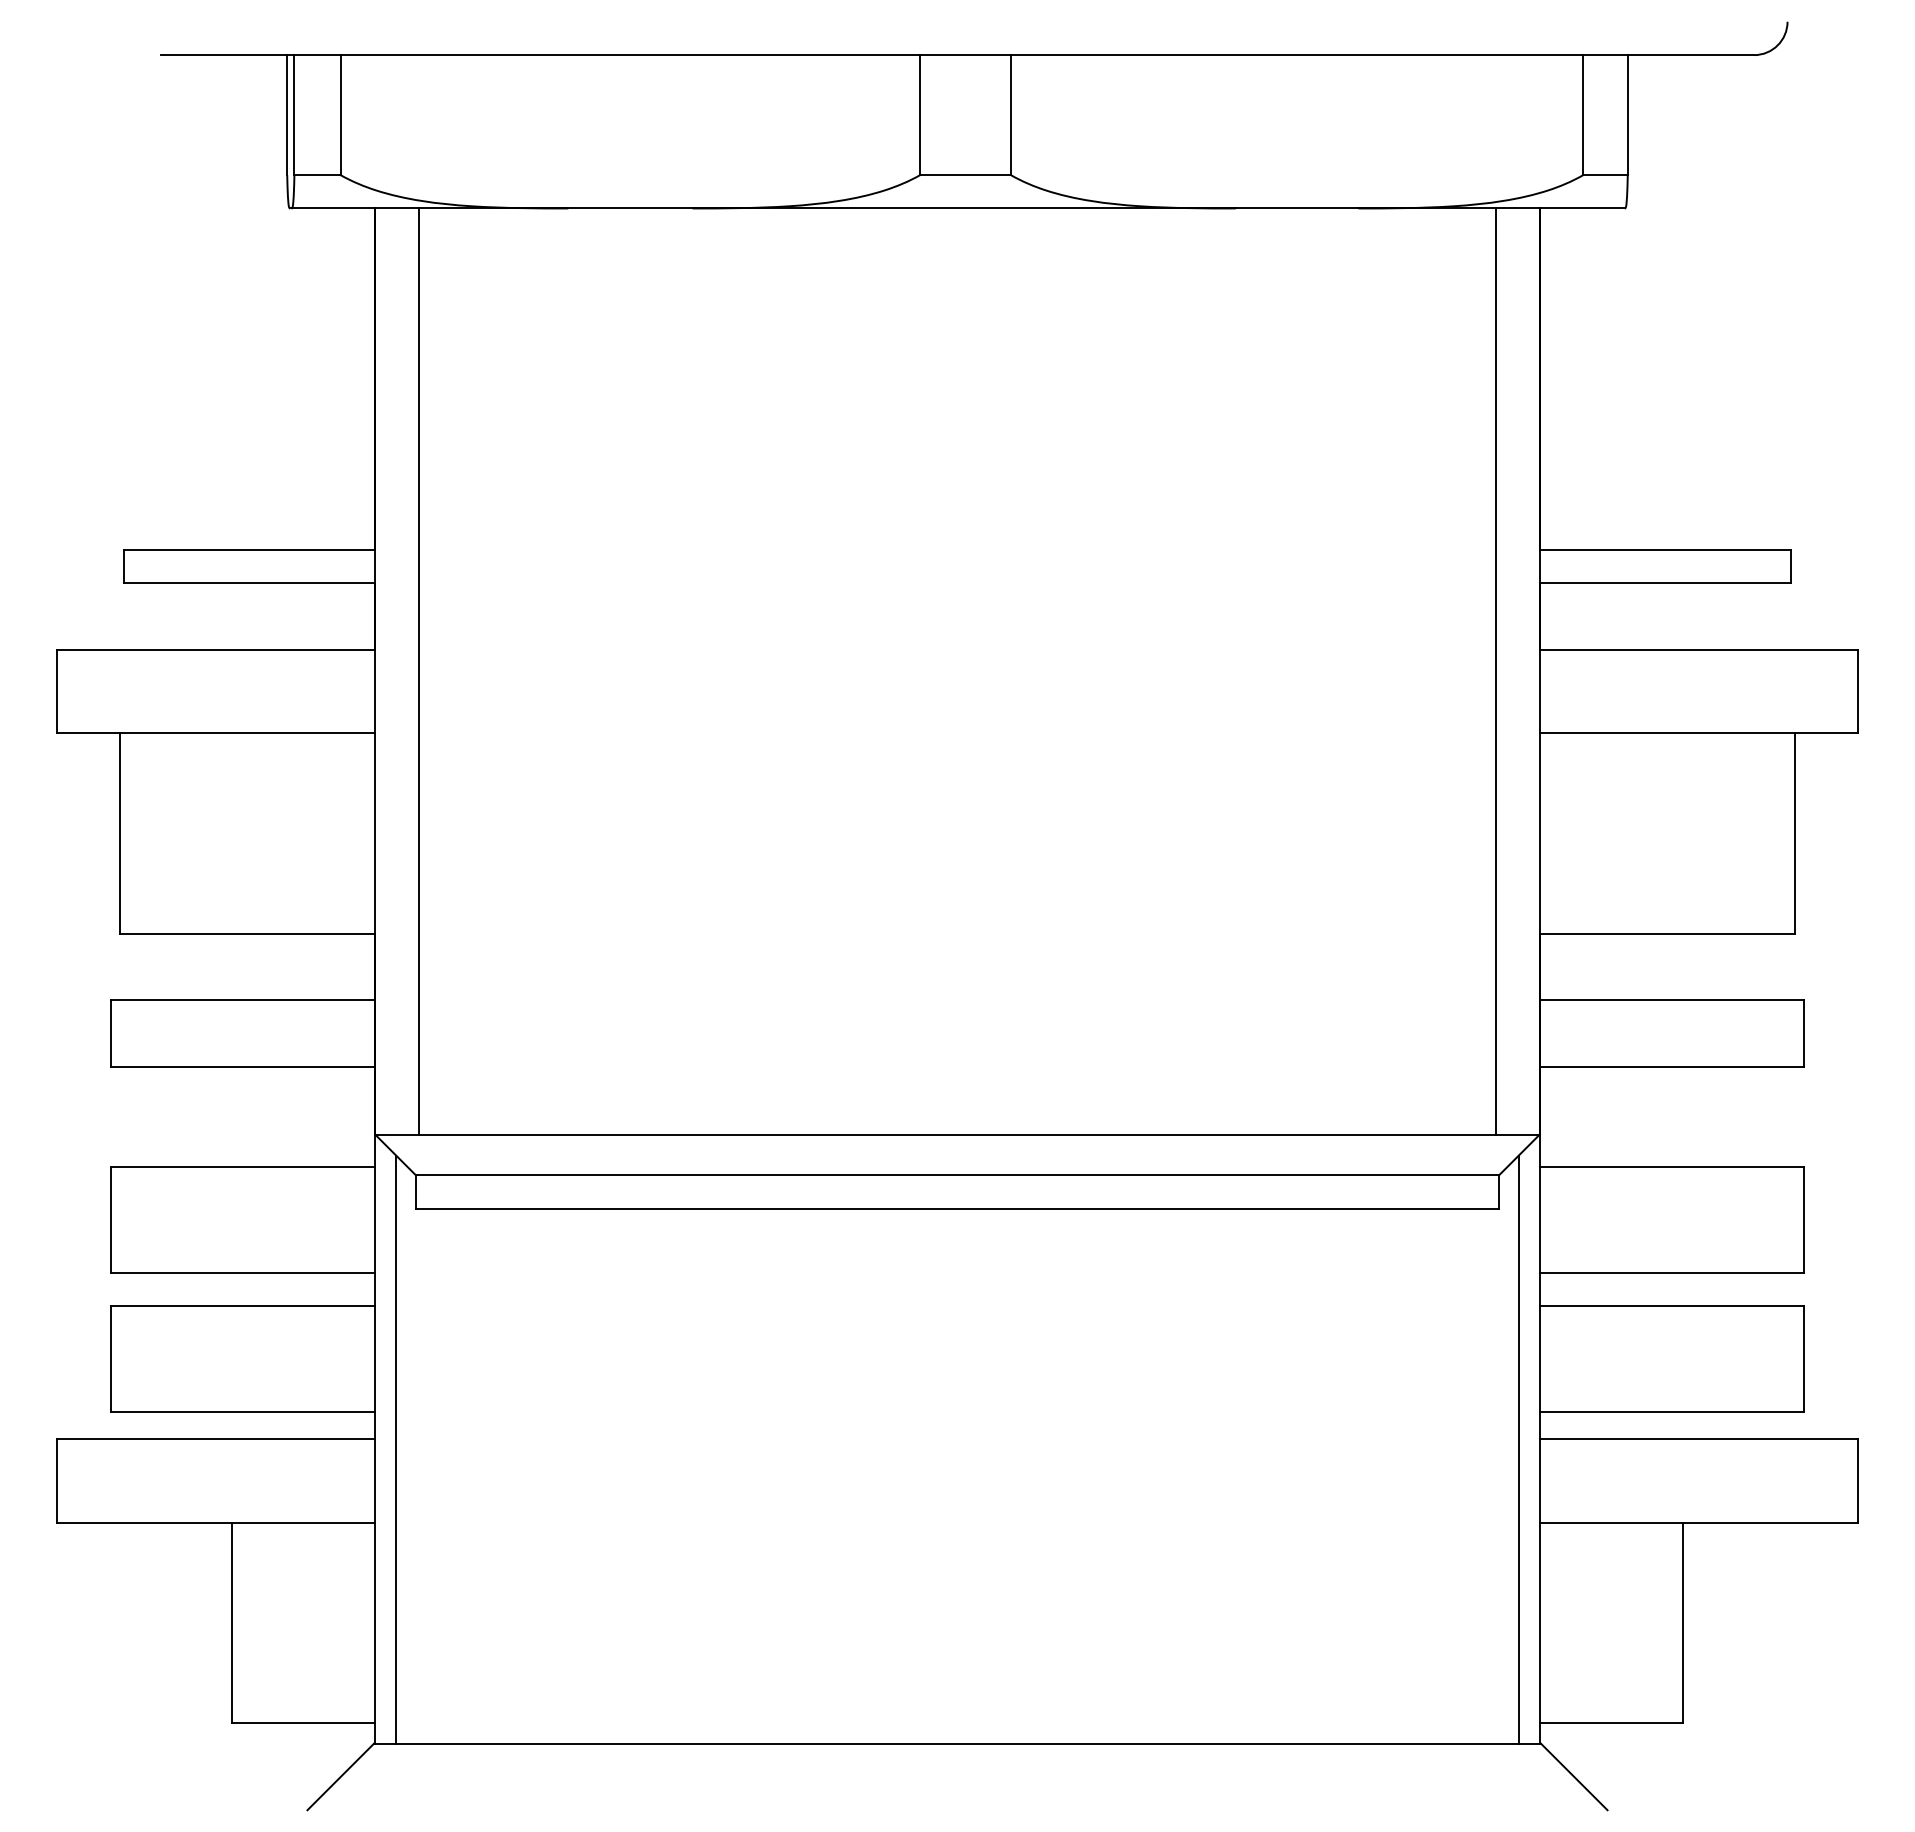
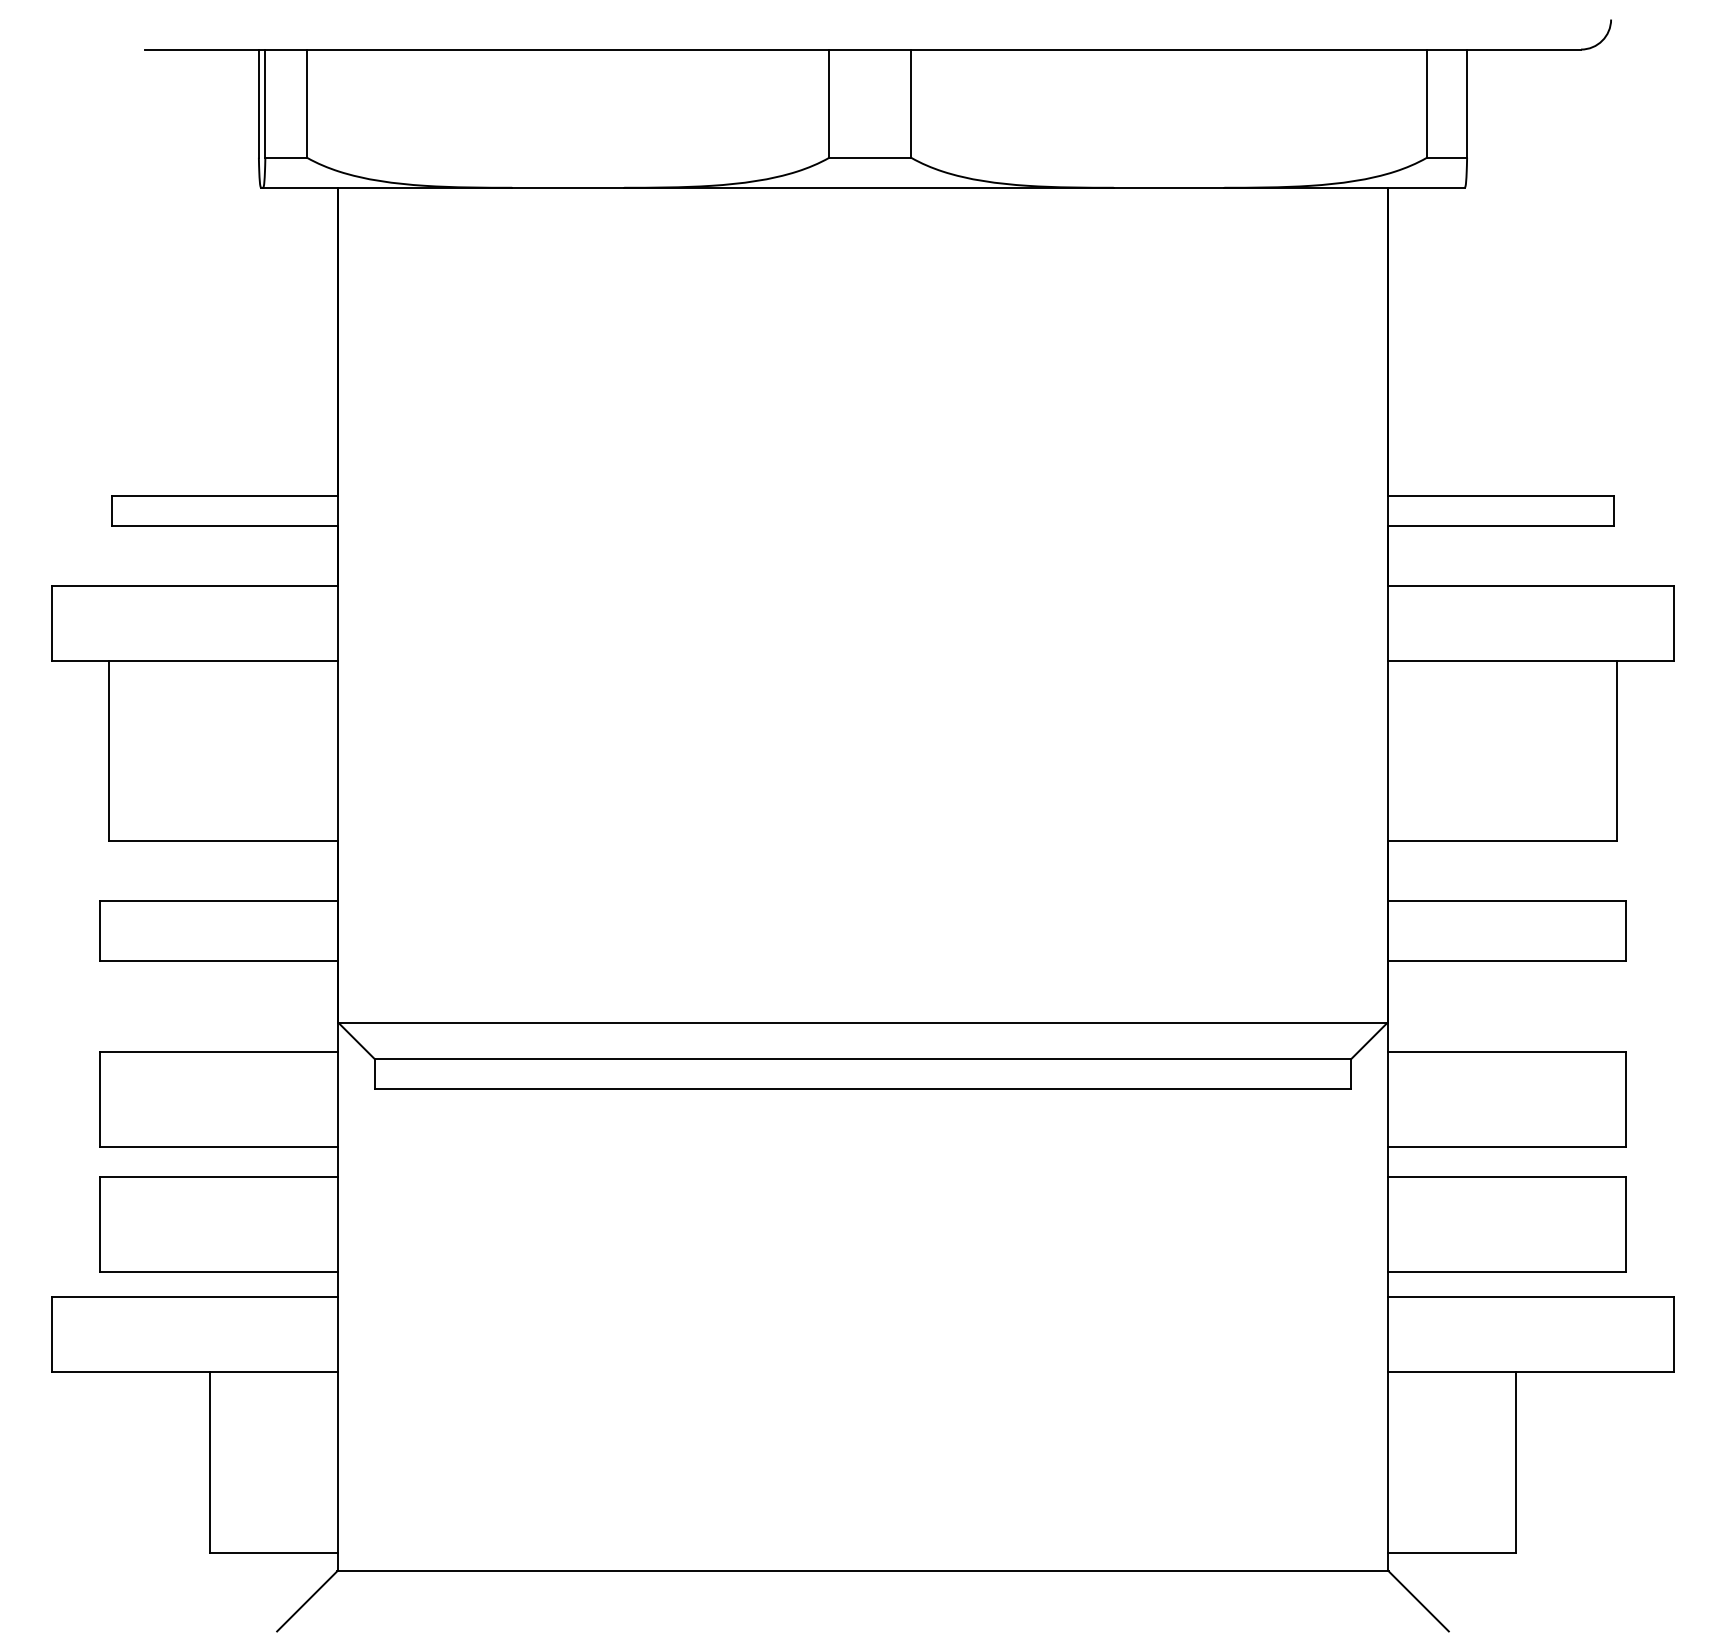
line: (418, 671) -> (377, 605), removed
line: (1496, 671) -> (1348, 605), removed
line: (396, 1449) -> (357, 1306), removed
line: (1518, 1449) -> (1368, 1306), removed

